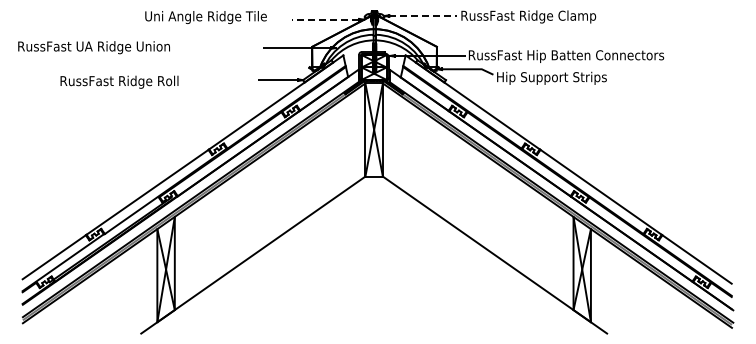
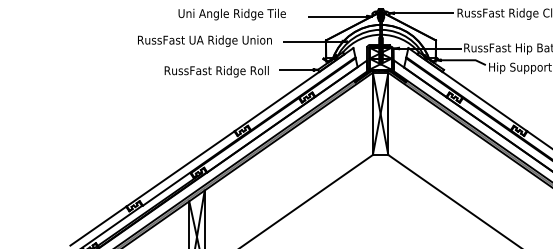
line: (424, 16) -> (425, 13), dashed -> solid
line: (324, 19) -> (336, 16), dashed -> solid
text: (93, 47) -> (204, 41), moved
text: (119, 81) -> (216, 71), moved

